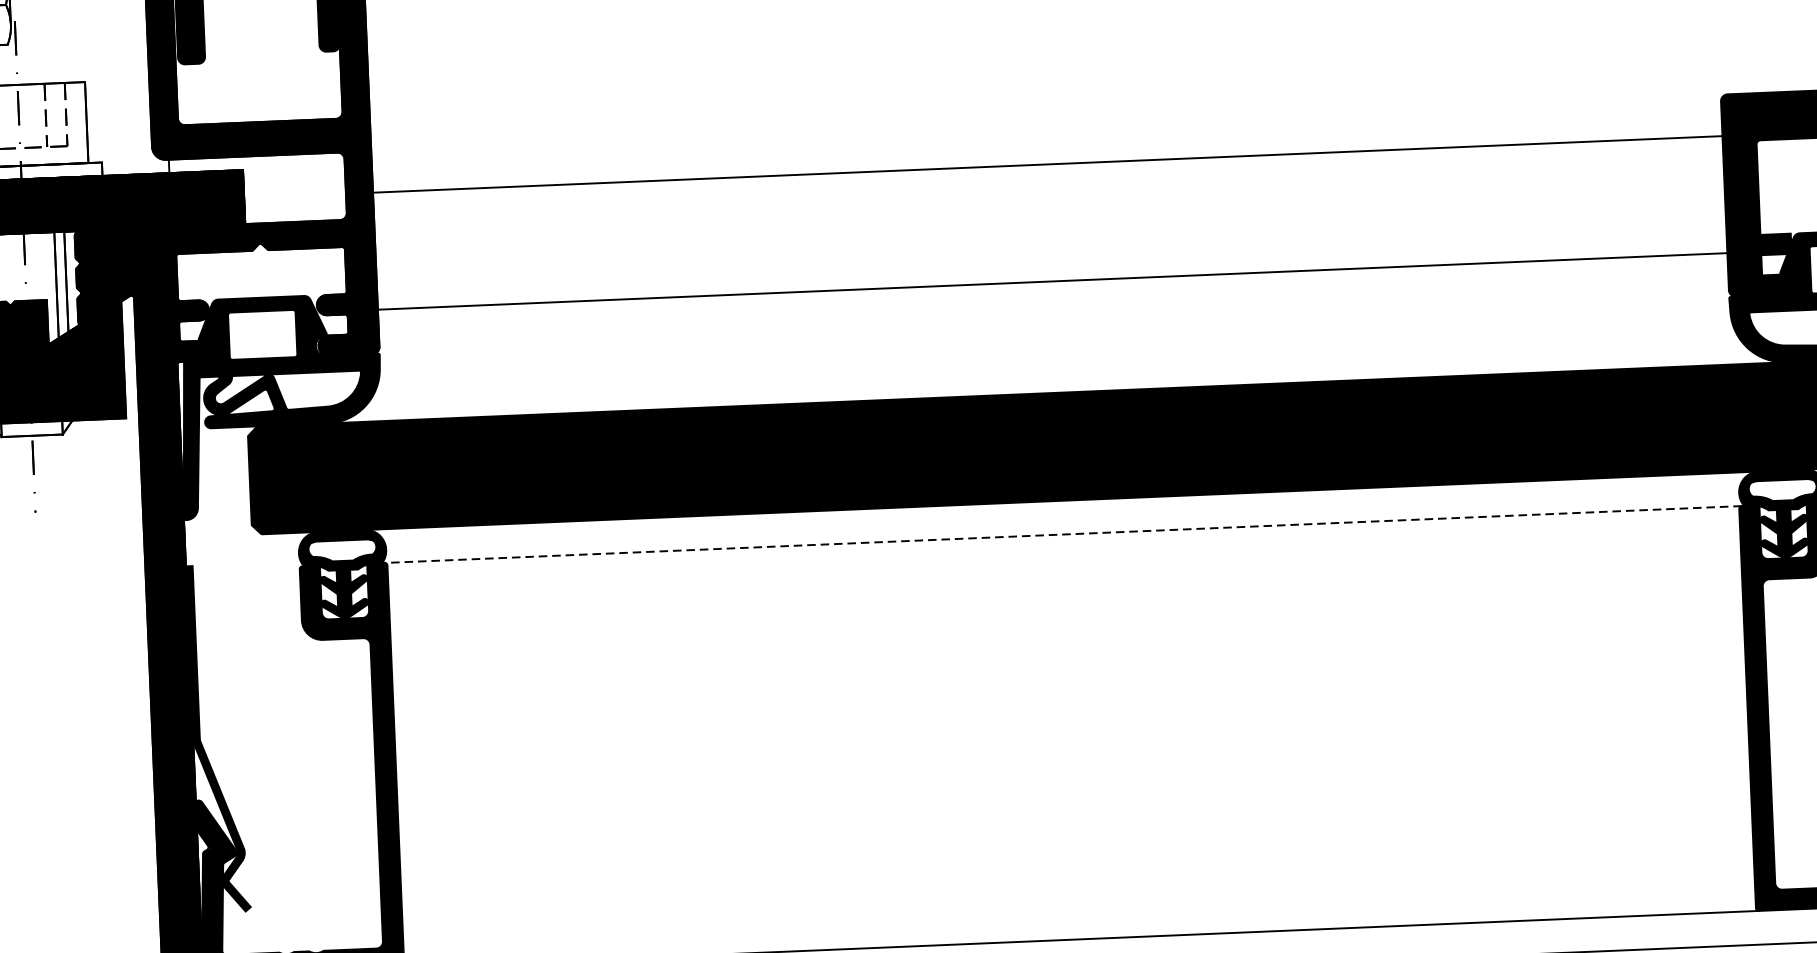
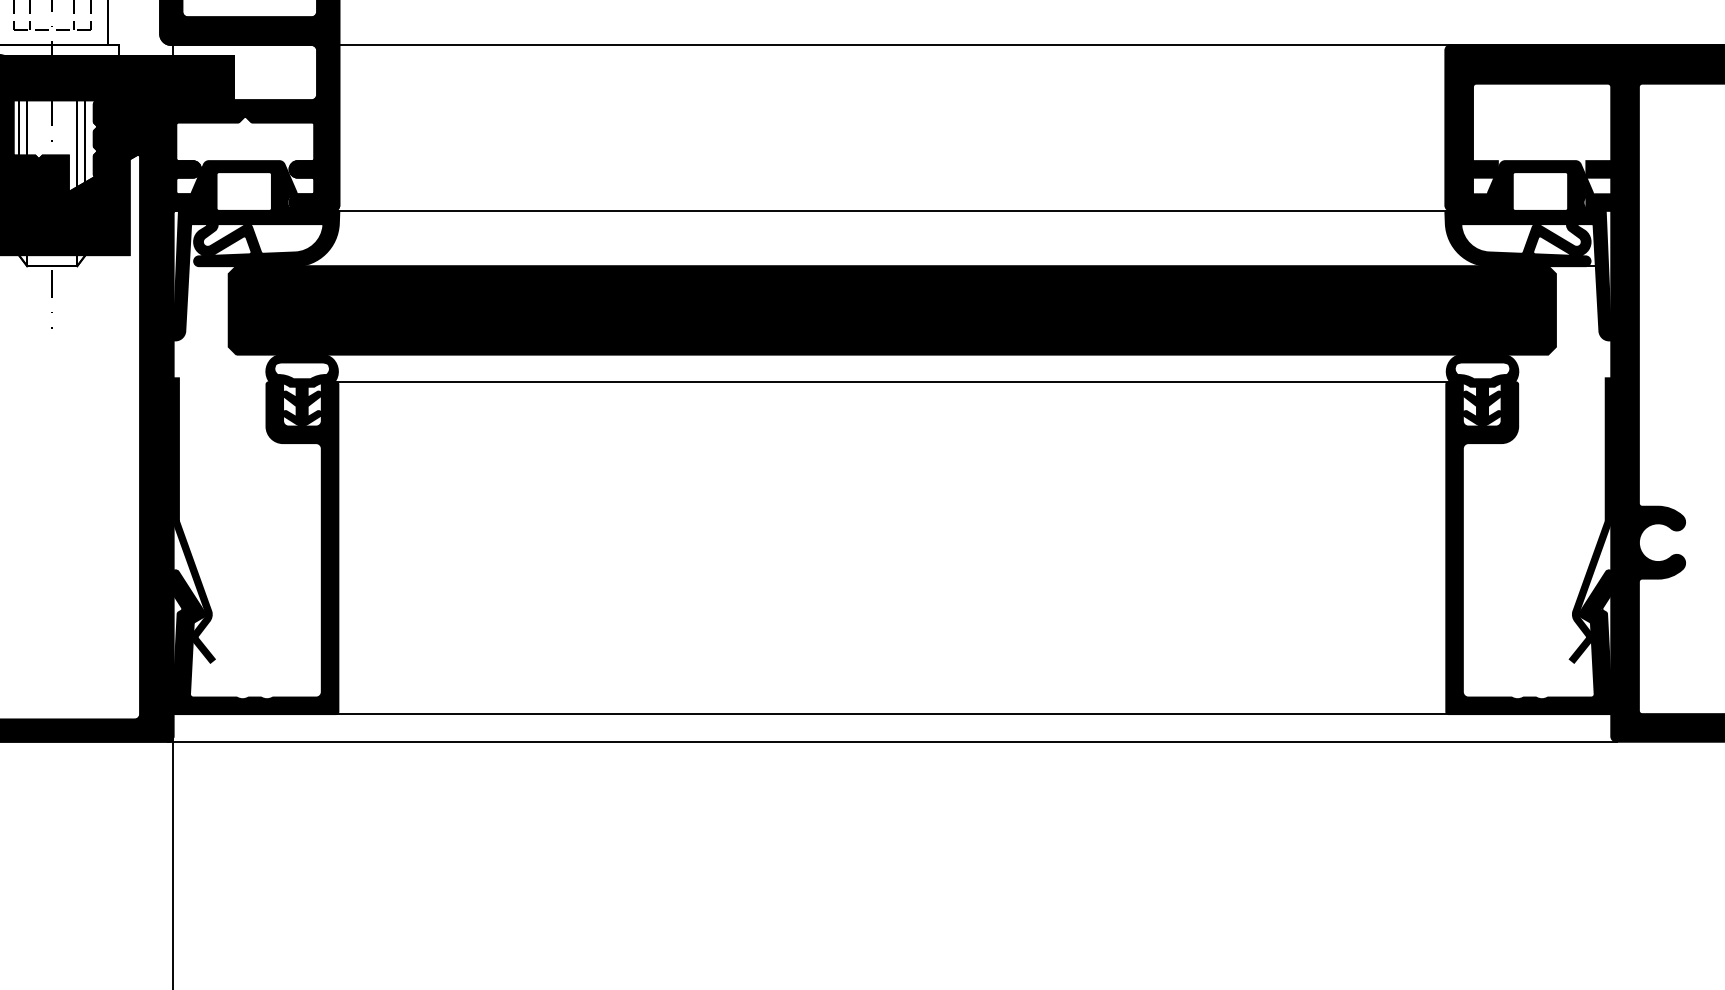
line: (1050, 163) -> (894, 44), moved
line: (1051, 281) -> (891, 210), moved
line: (1062, 534) -> (891, 382), dashed -> solid

